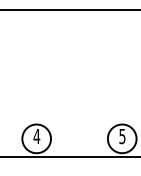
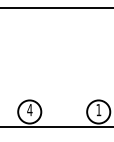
text: (122, 136) -> (98, 110), 5 -> 1

